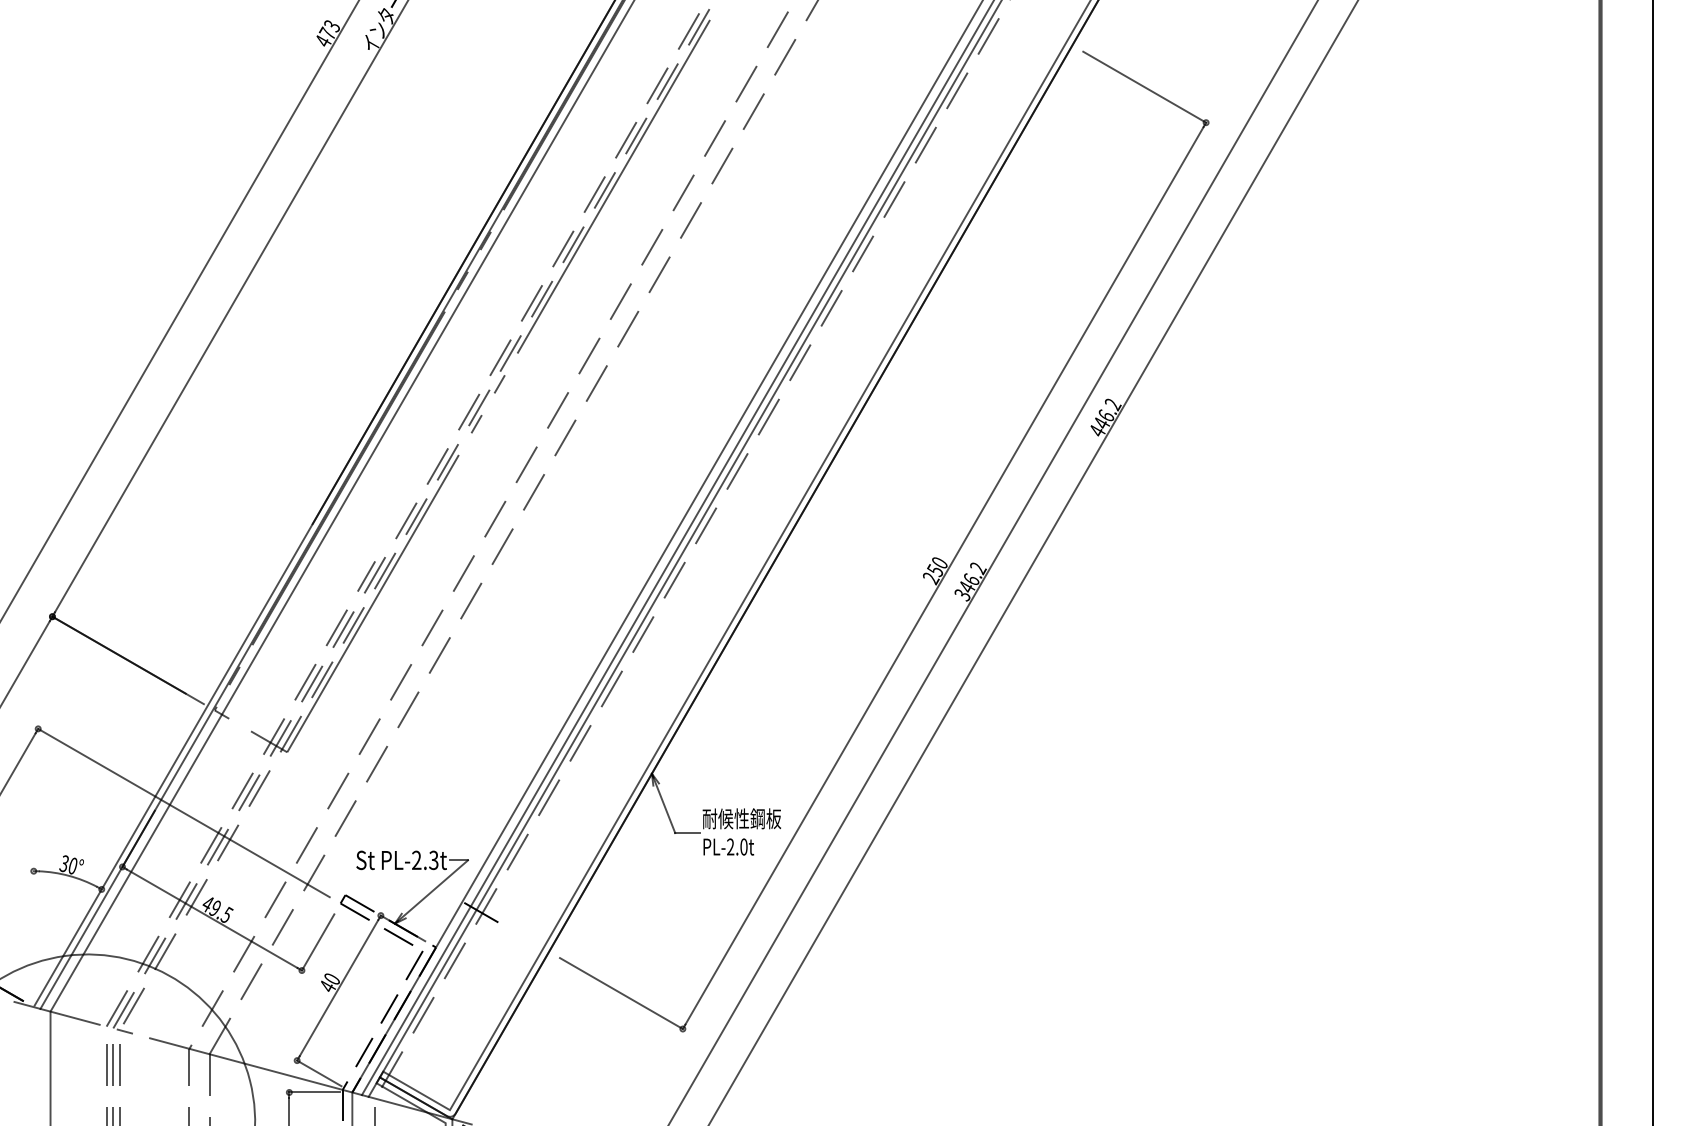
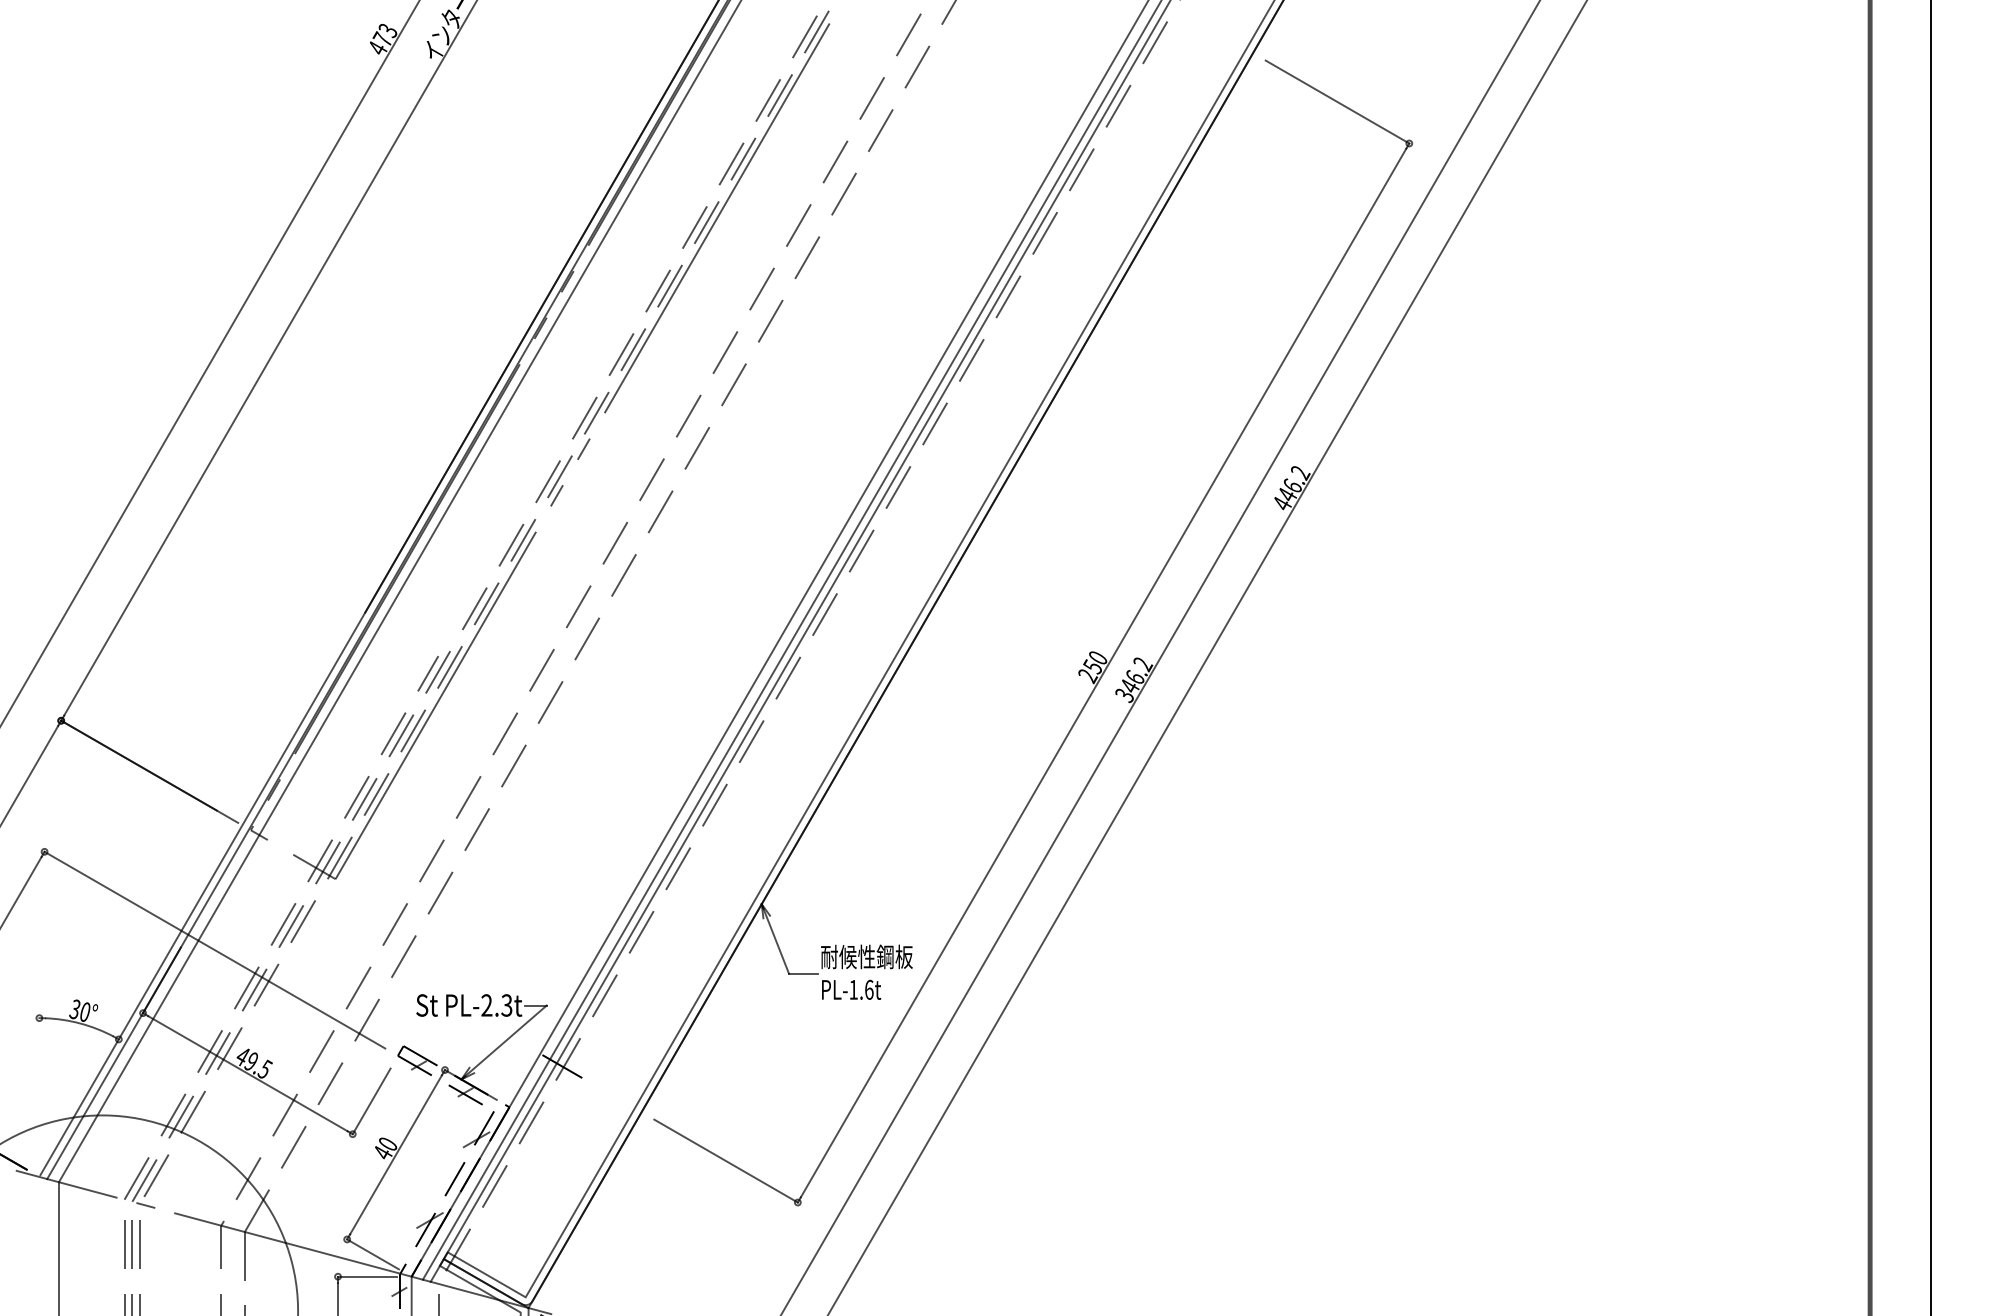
text: (737, 846) -> (861, 989), PL-2.0t -> PL-1.6t
hatch: (377, 1008) -> (440, 1178), added

